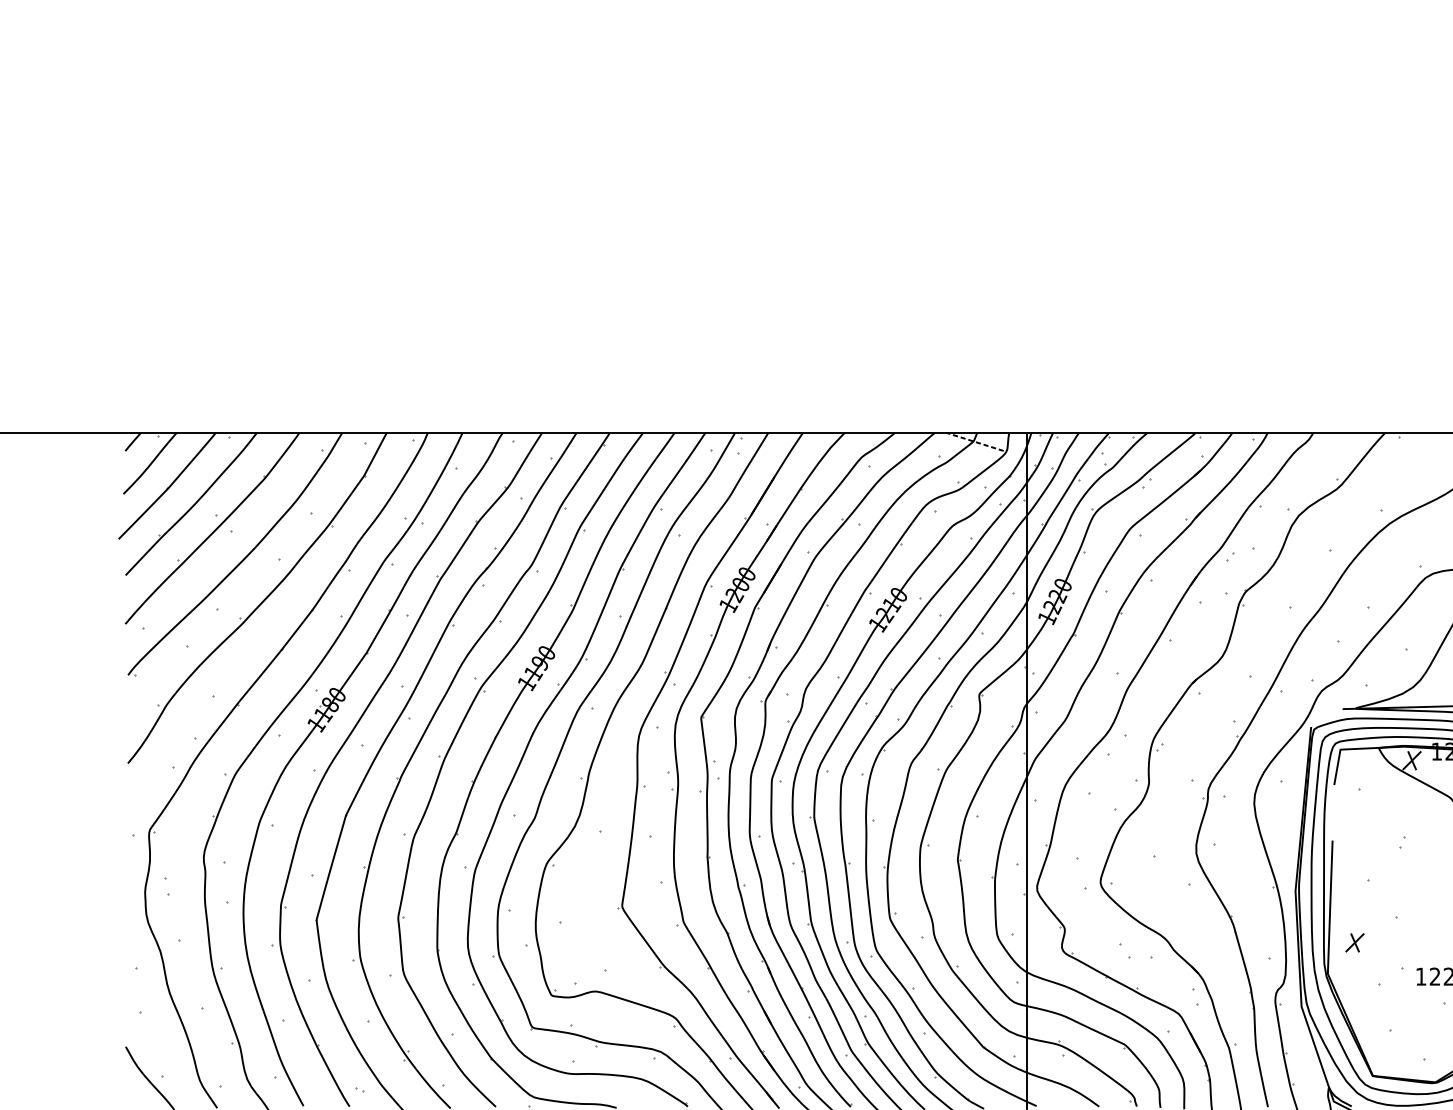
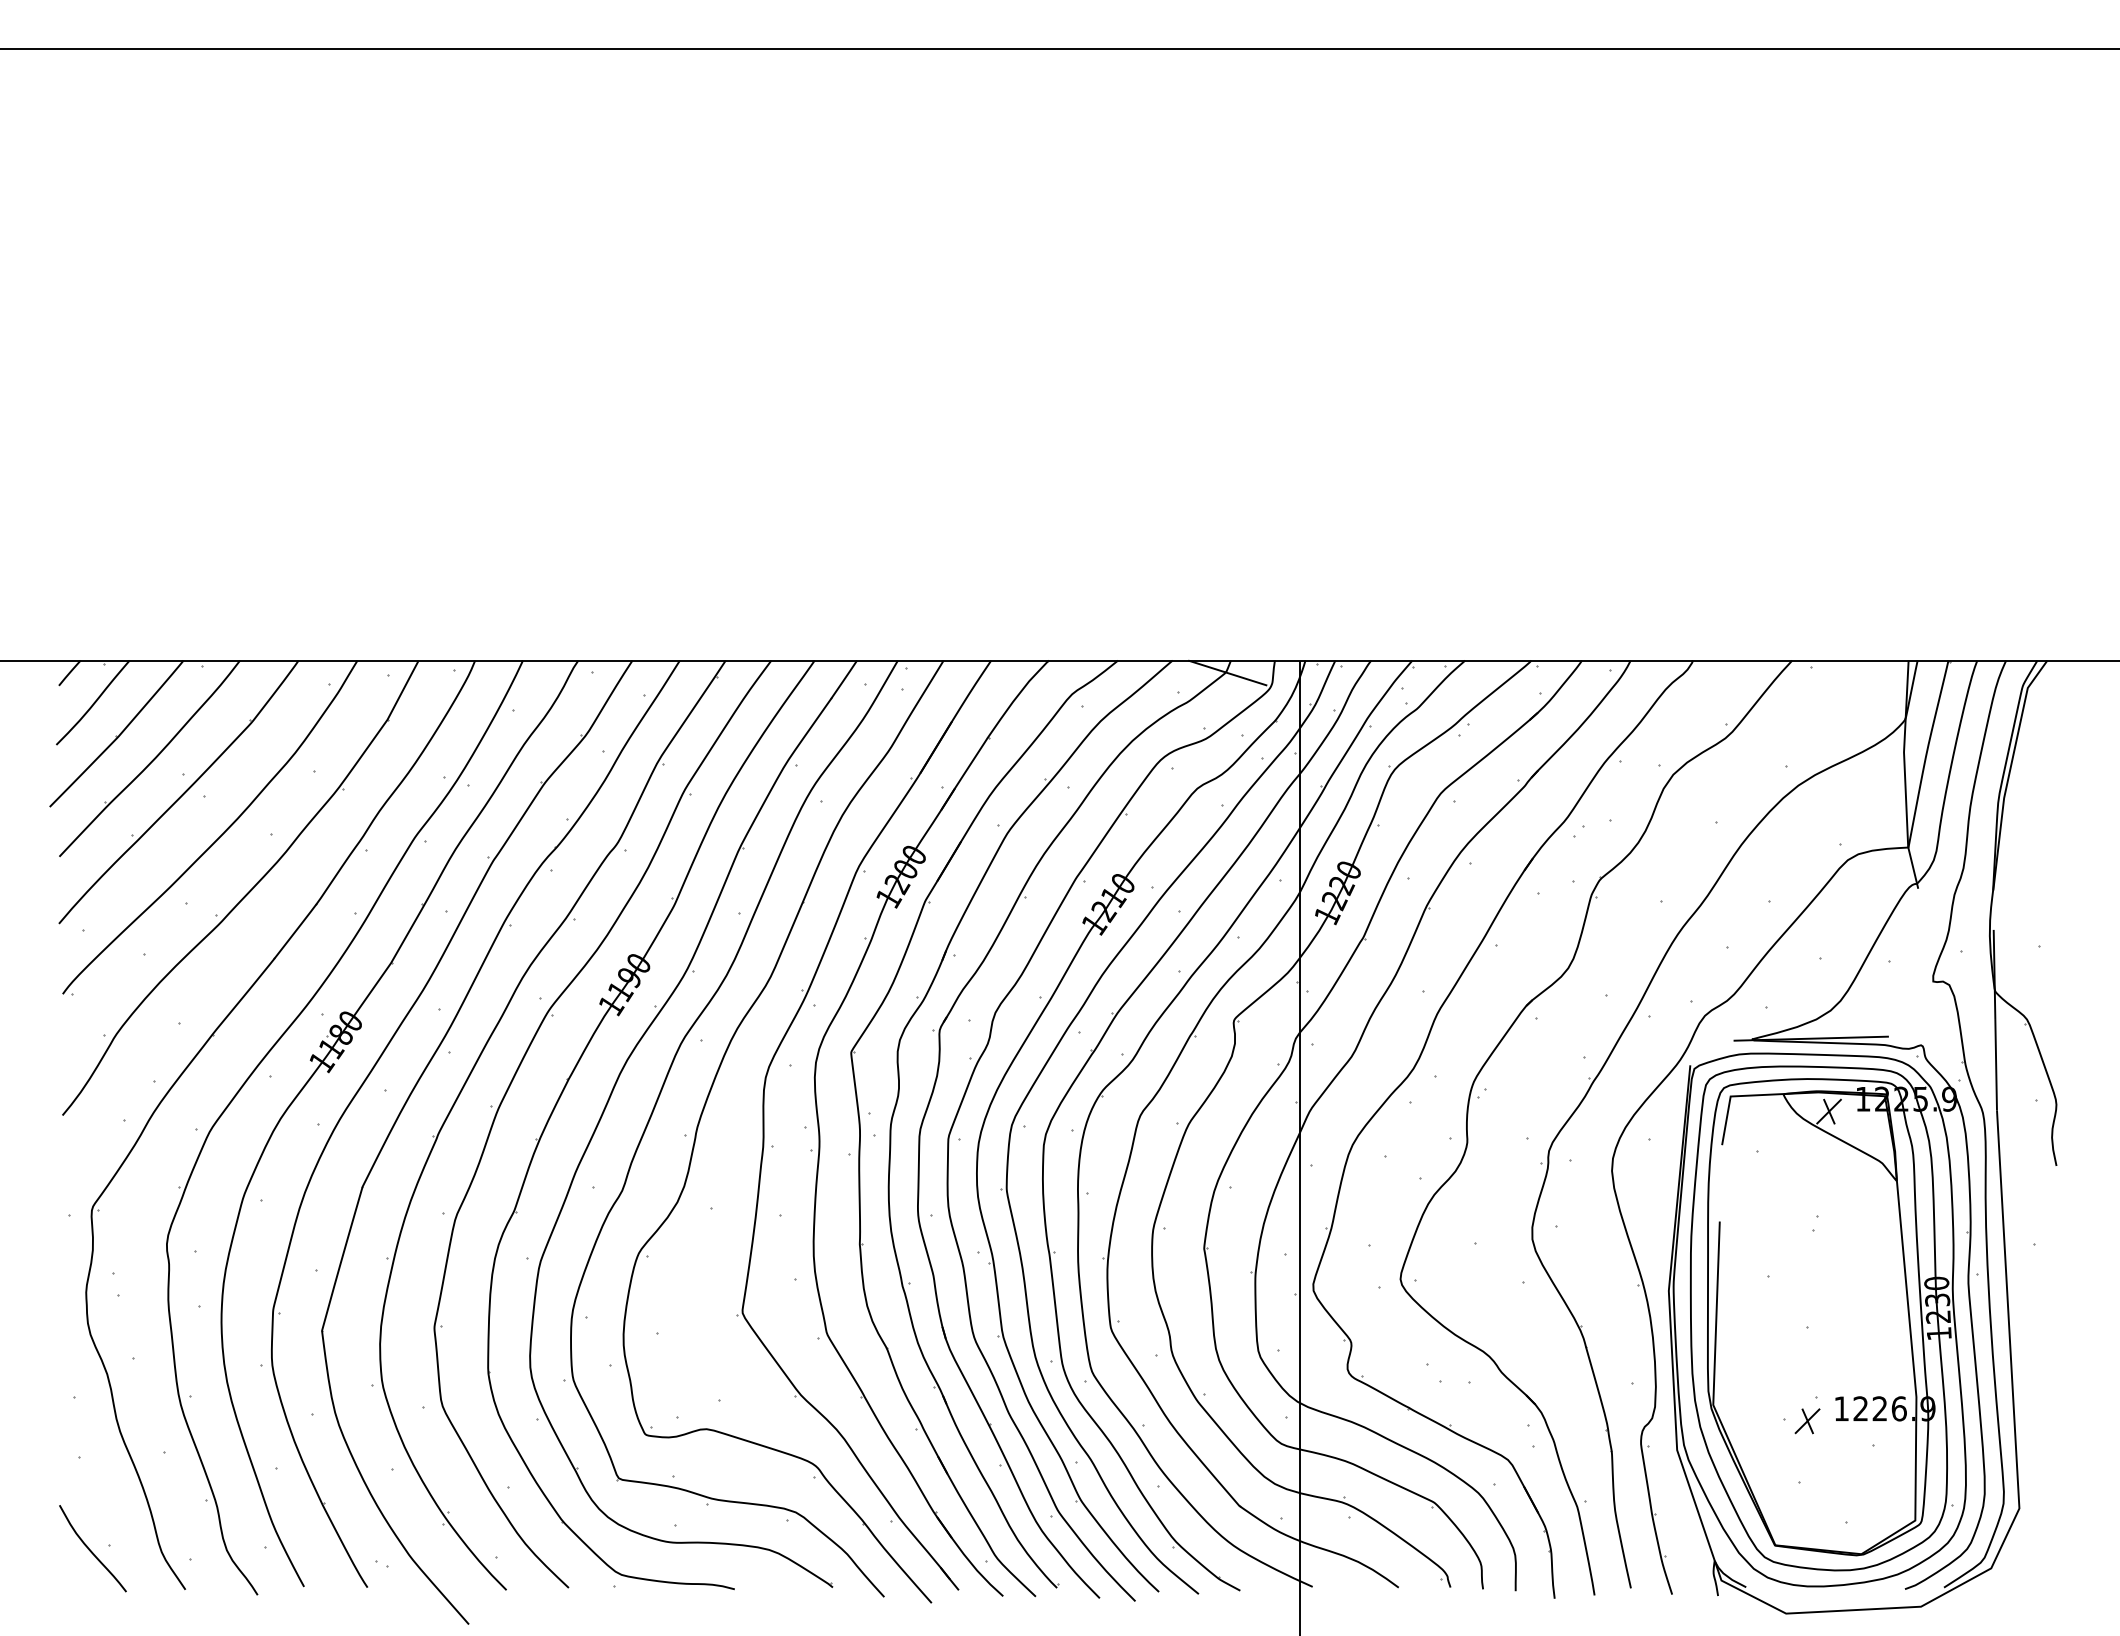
line: (974, 441) -> (1227, 672), dashed -> solid
part: (1354, 943) -> (1807, 1421), moved

